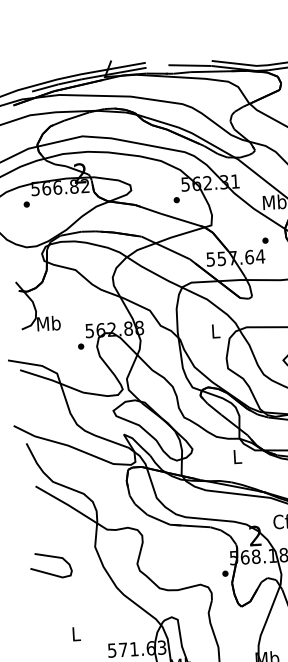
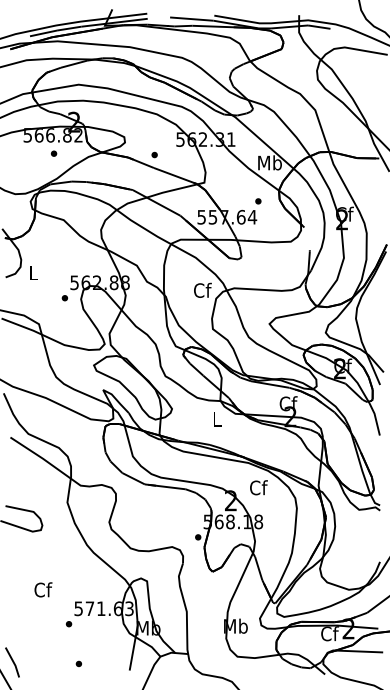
part: (176, 199) -> (154, 154), moved
part: (26, 204) -> (53, 153), moved
text: (48, 323) -> (33, 272), Mb -> L
text: (215, 330) -> (202, 289), L -> Cf
text: (76, 633) -> (43, 589), L -> Cf

